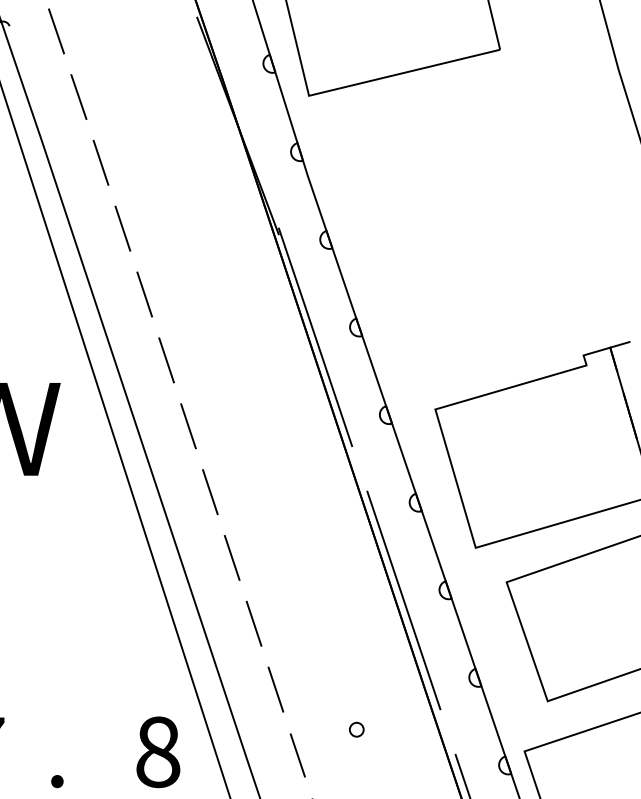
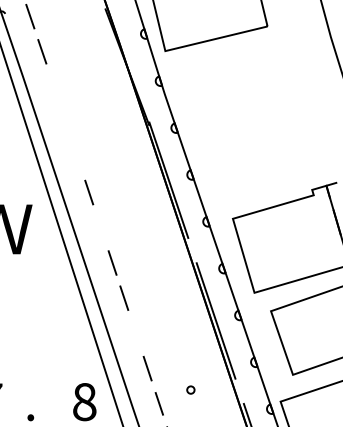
line: (101, 161) -> (54, 86), removed
line: (122, 227) -> (65, 121), removed
line: (144, 294) -> (77, 157), removed
line: (187, 425) -> (100, 227), removed
line: (253, 623) -> (135, 333), removed

